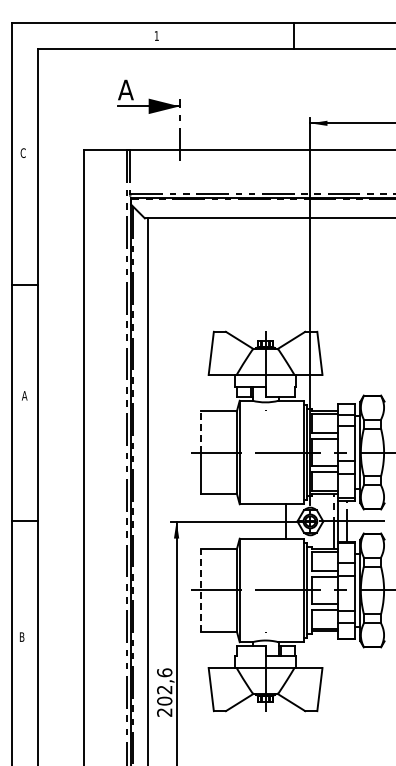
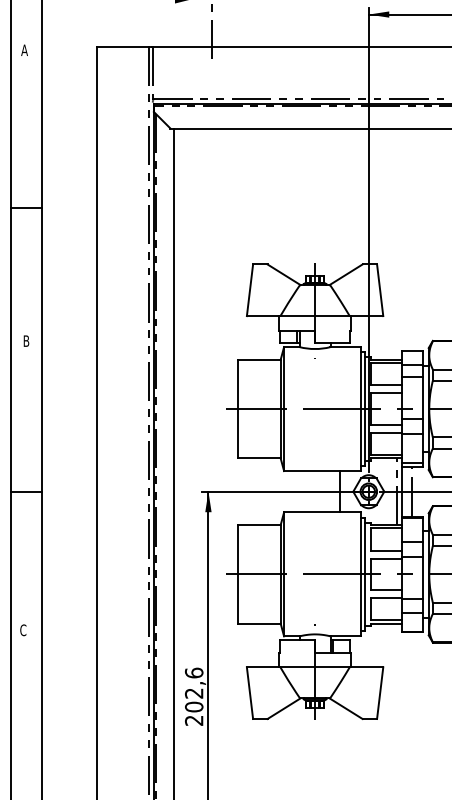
text: (22, 152) -> (23, 49), C -> A
text: (24, 395) -> (26, 340), A -> B
line: (201, 432) -> (238, 385), dashed -> solid
line: (201, 589) -> (238, 573), dashed -> solid
text: (21, 636) -> (22, 629), B -> C

